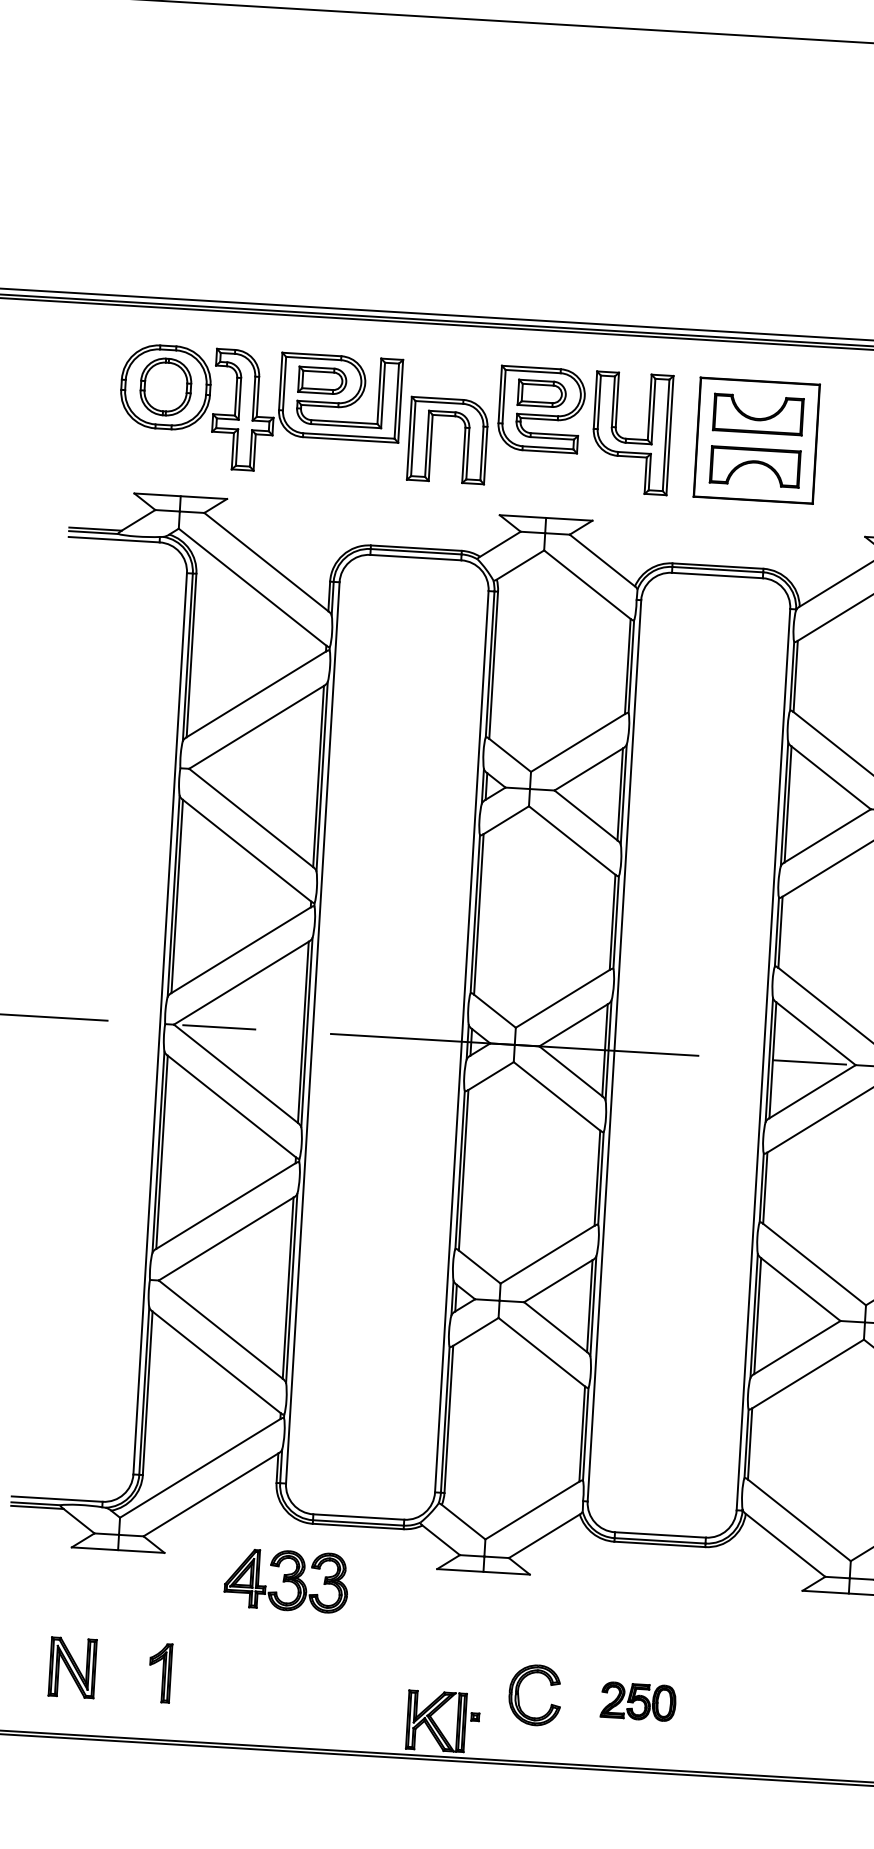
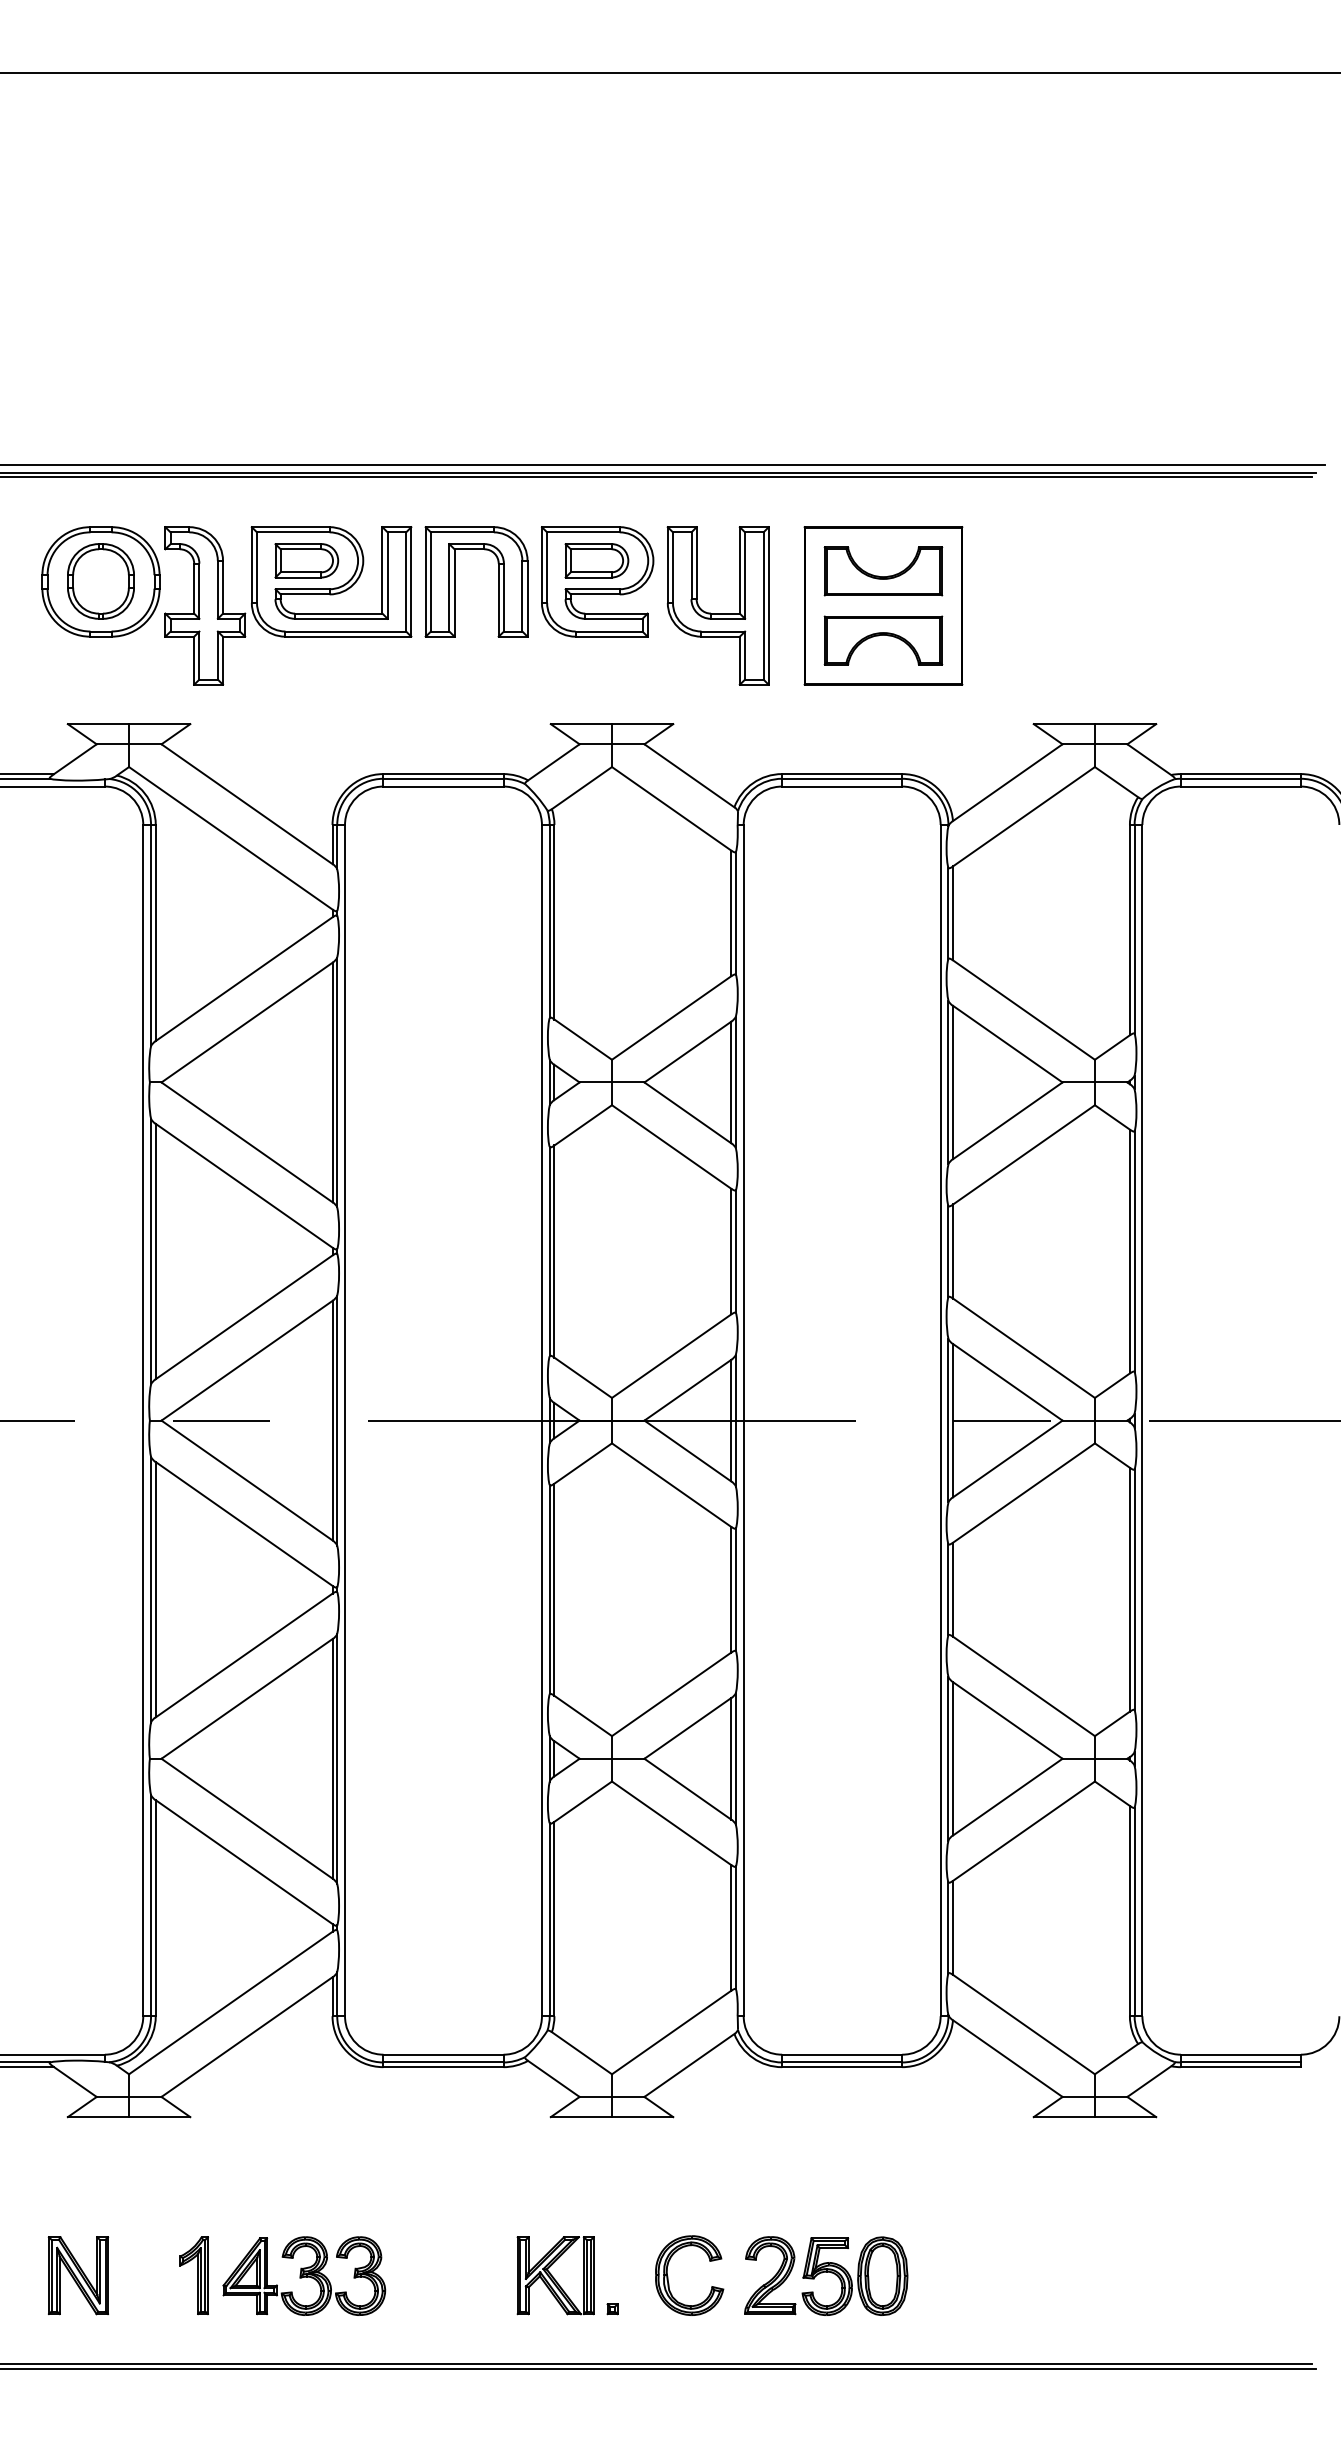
part: (431, 439) -> (455, 581), moved
part: (286, 1580) -> (304, 2275), moved
part: (638, 1701) -> (826, 2275), size x1.67
part: (436, 1721) -> (555, 2275), moved

